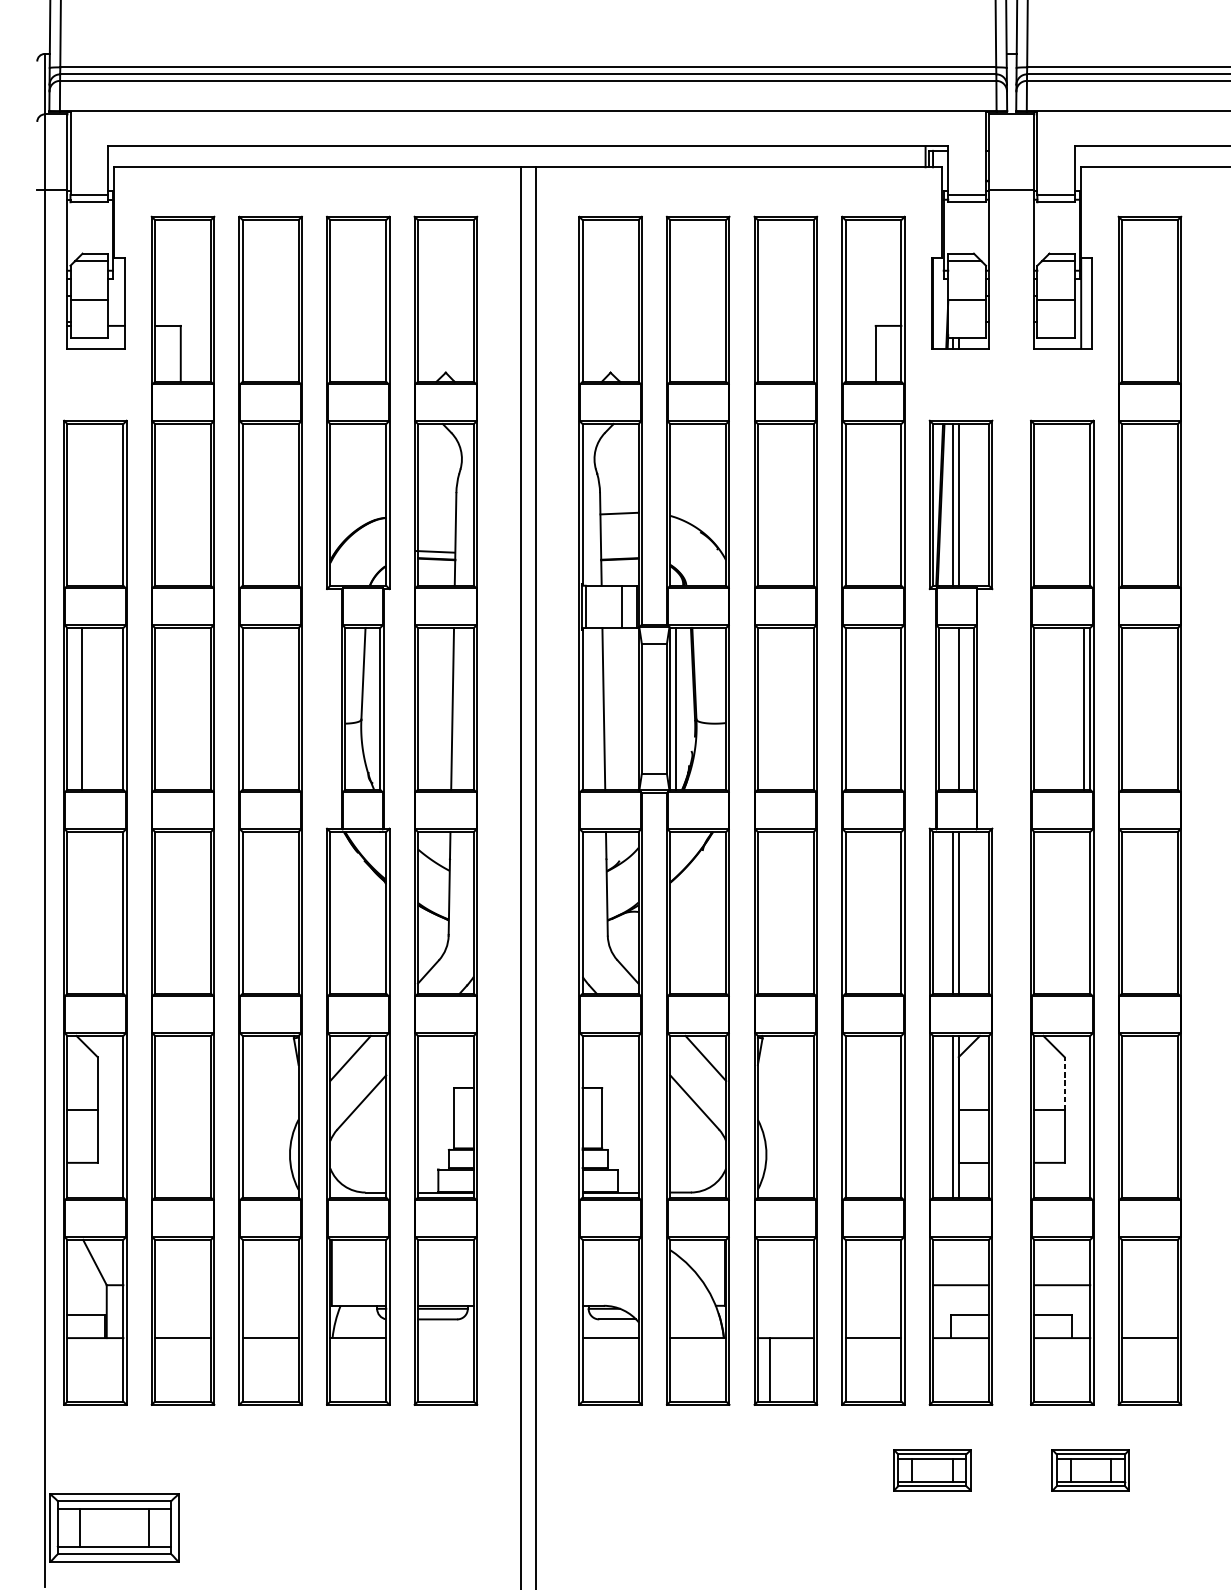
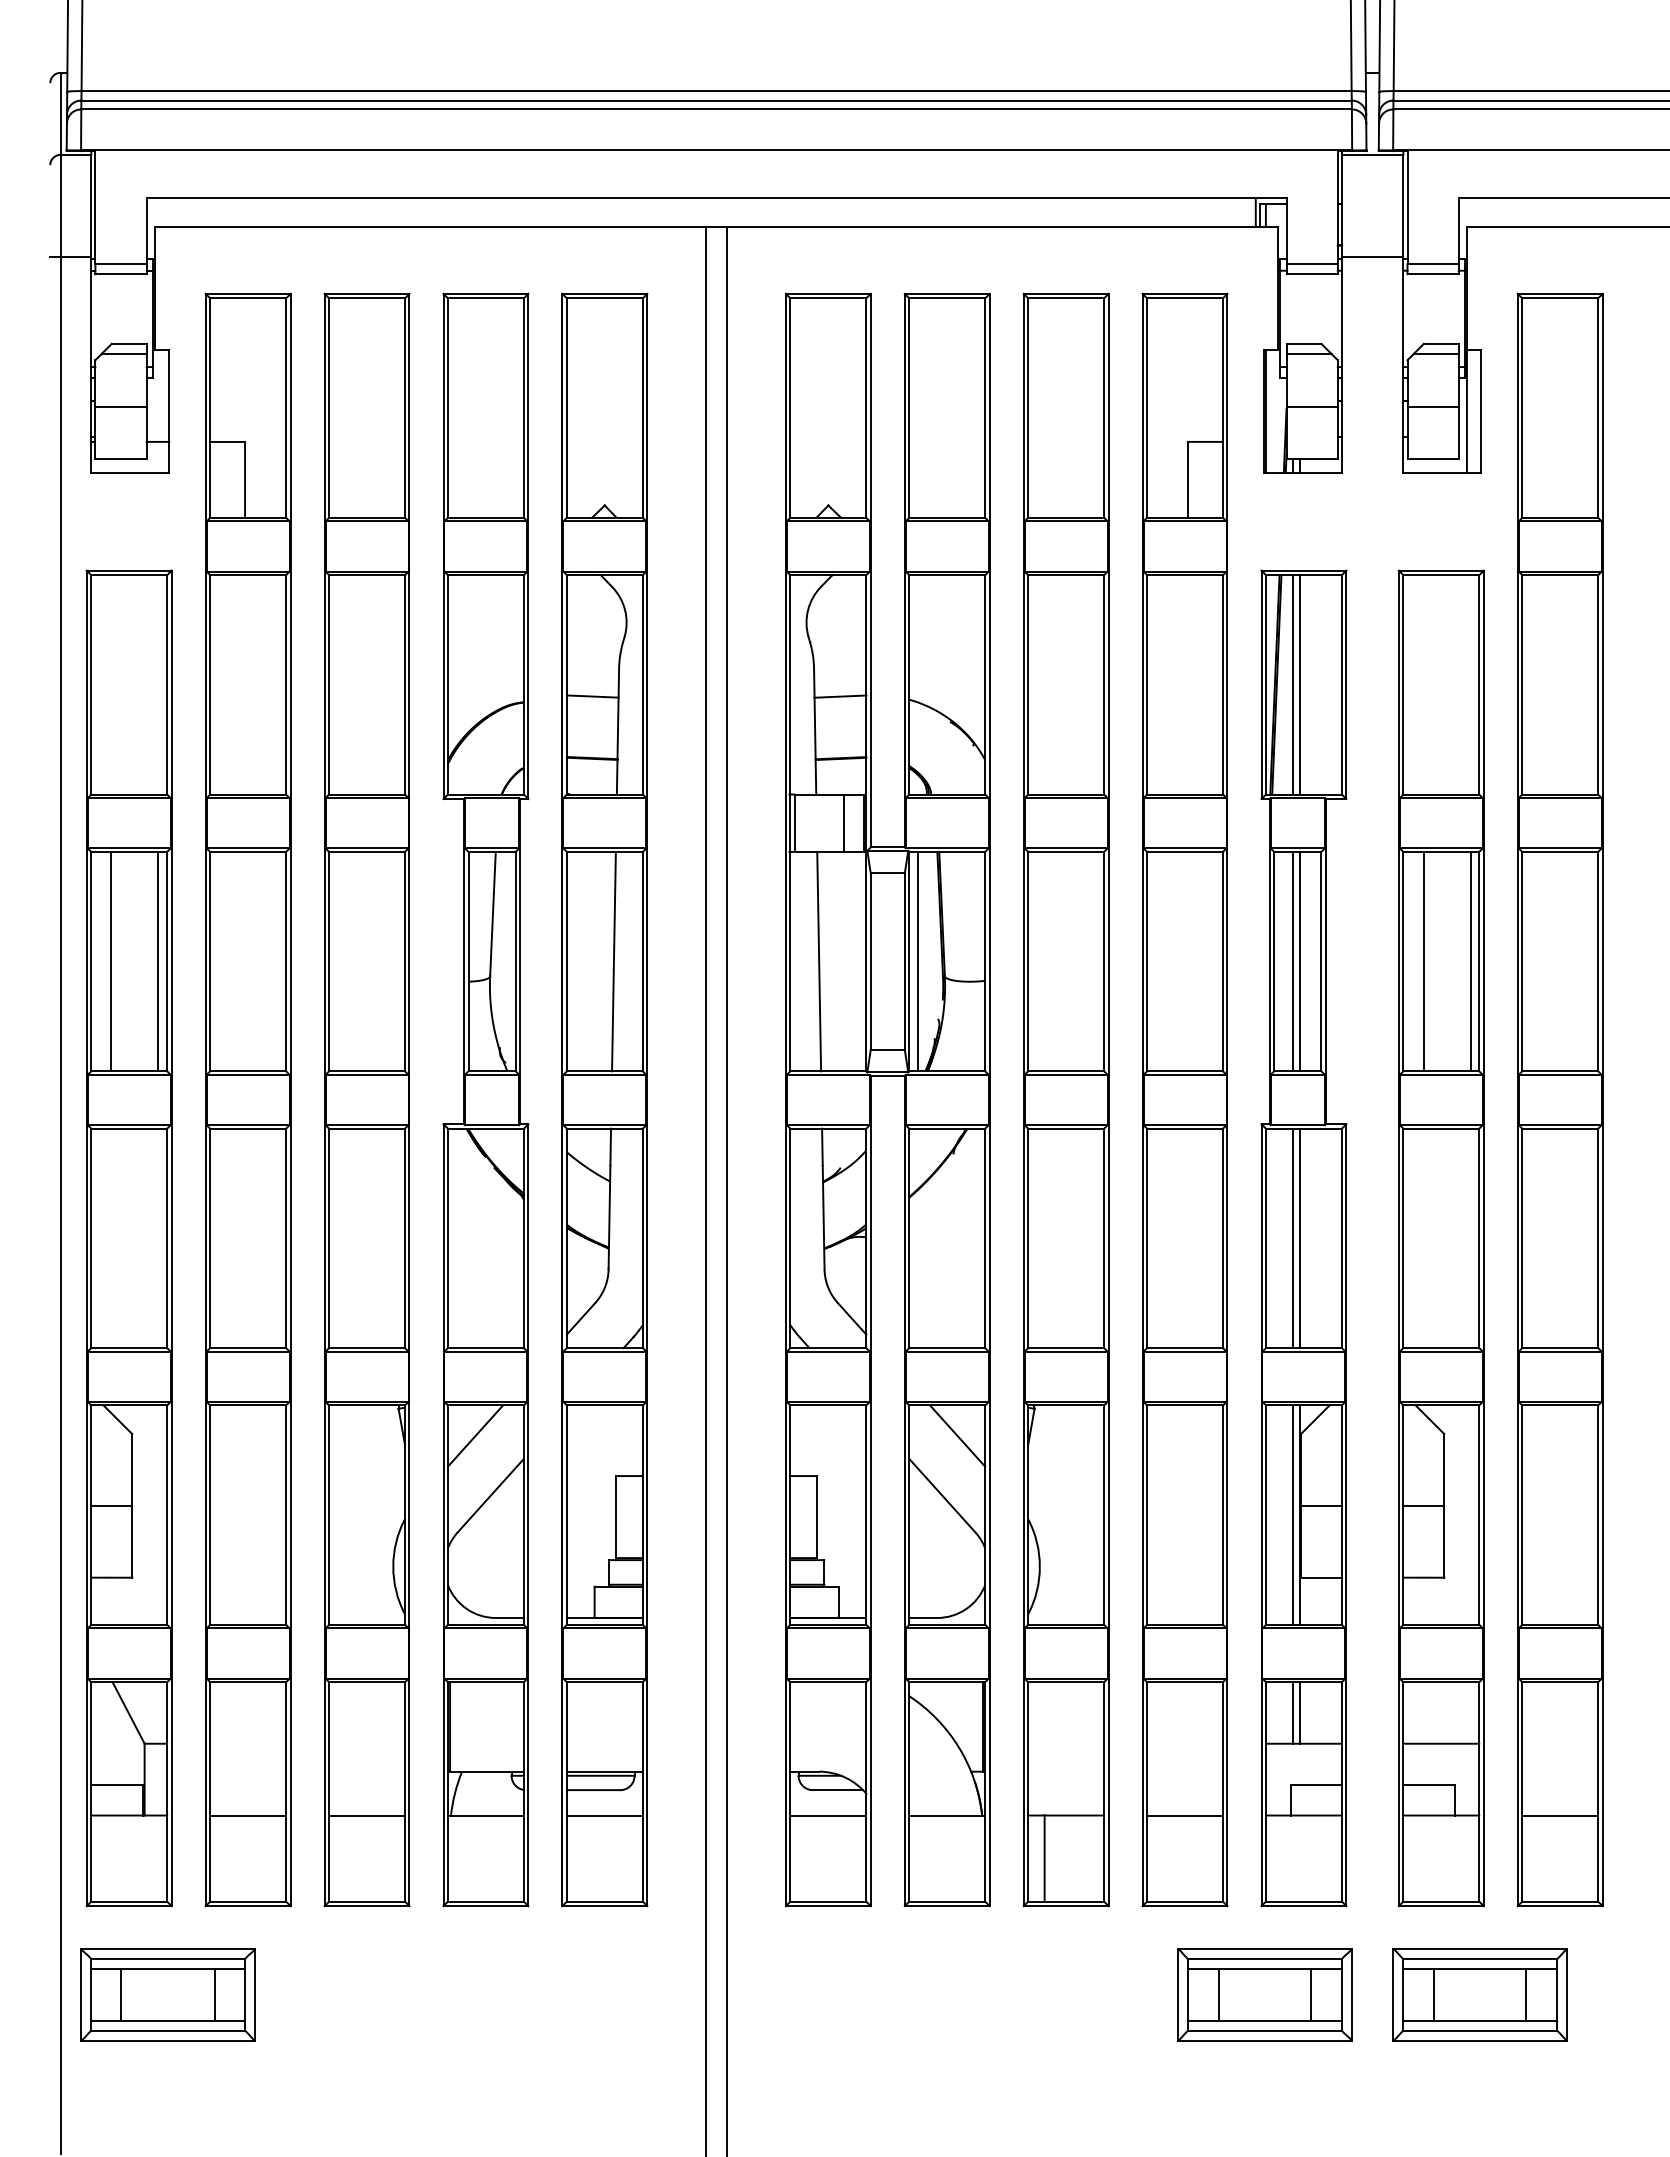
line: (435, 551) -> (592, 696), moved
line: (116, 708) -> (157, 961), added
line: (952, 708) -> (1292, 961), added
line: (1049, 708) -> (1423, 961), added
line: (1064, 1083) -> (1444, 1470), dashed -> solid
line: (952, 1262) -> (1292, 1712), added
line: (958, 1262) -> (1300, 1712), added
line: (445, 1338) -> (604, 1815), added
part: (931, 1470) -> (1264, 1994), size x1.67
part: (1090, 1470) -> (1479, 1994), size x1.67
part: (114, 1527) -> (167, 1994), moved

